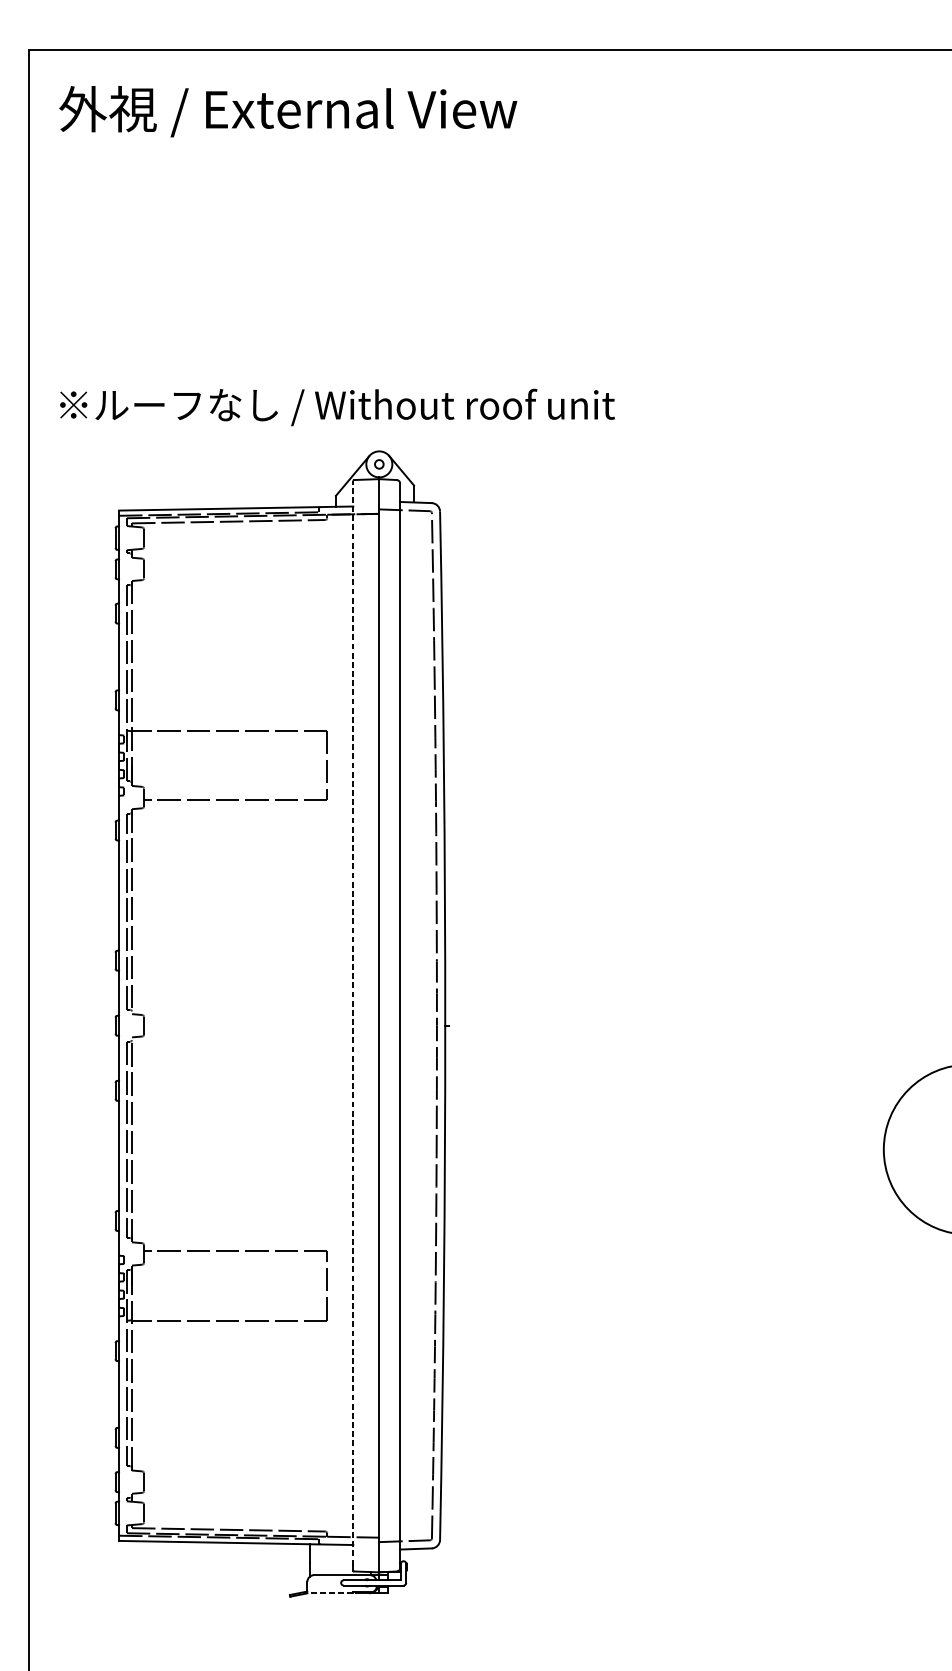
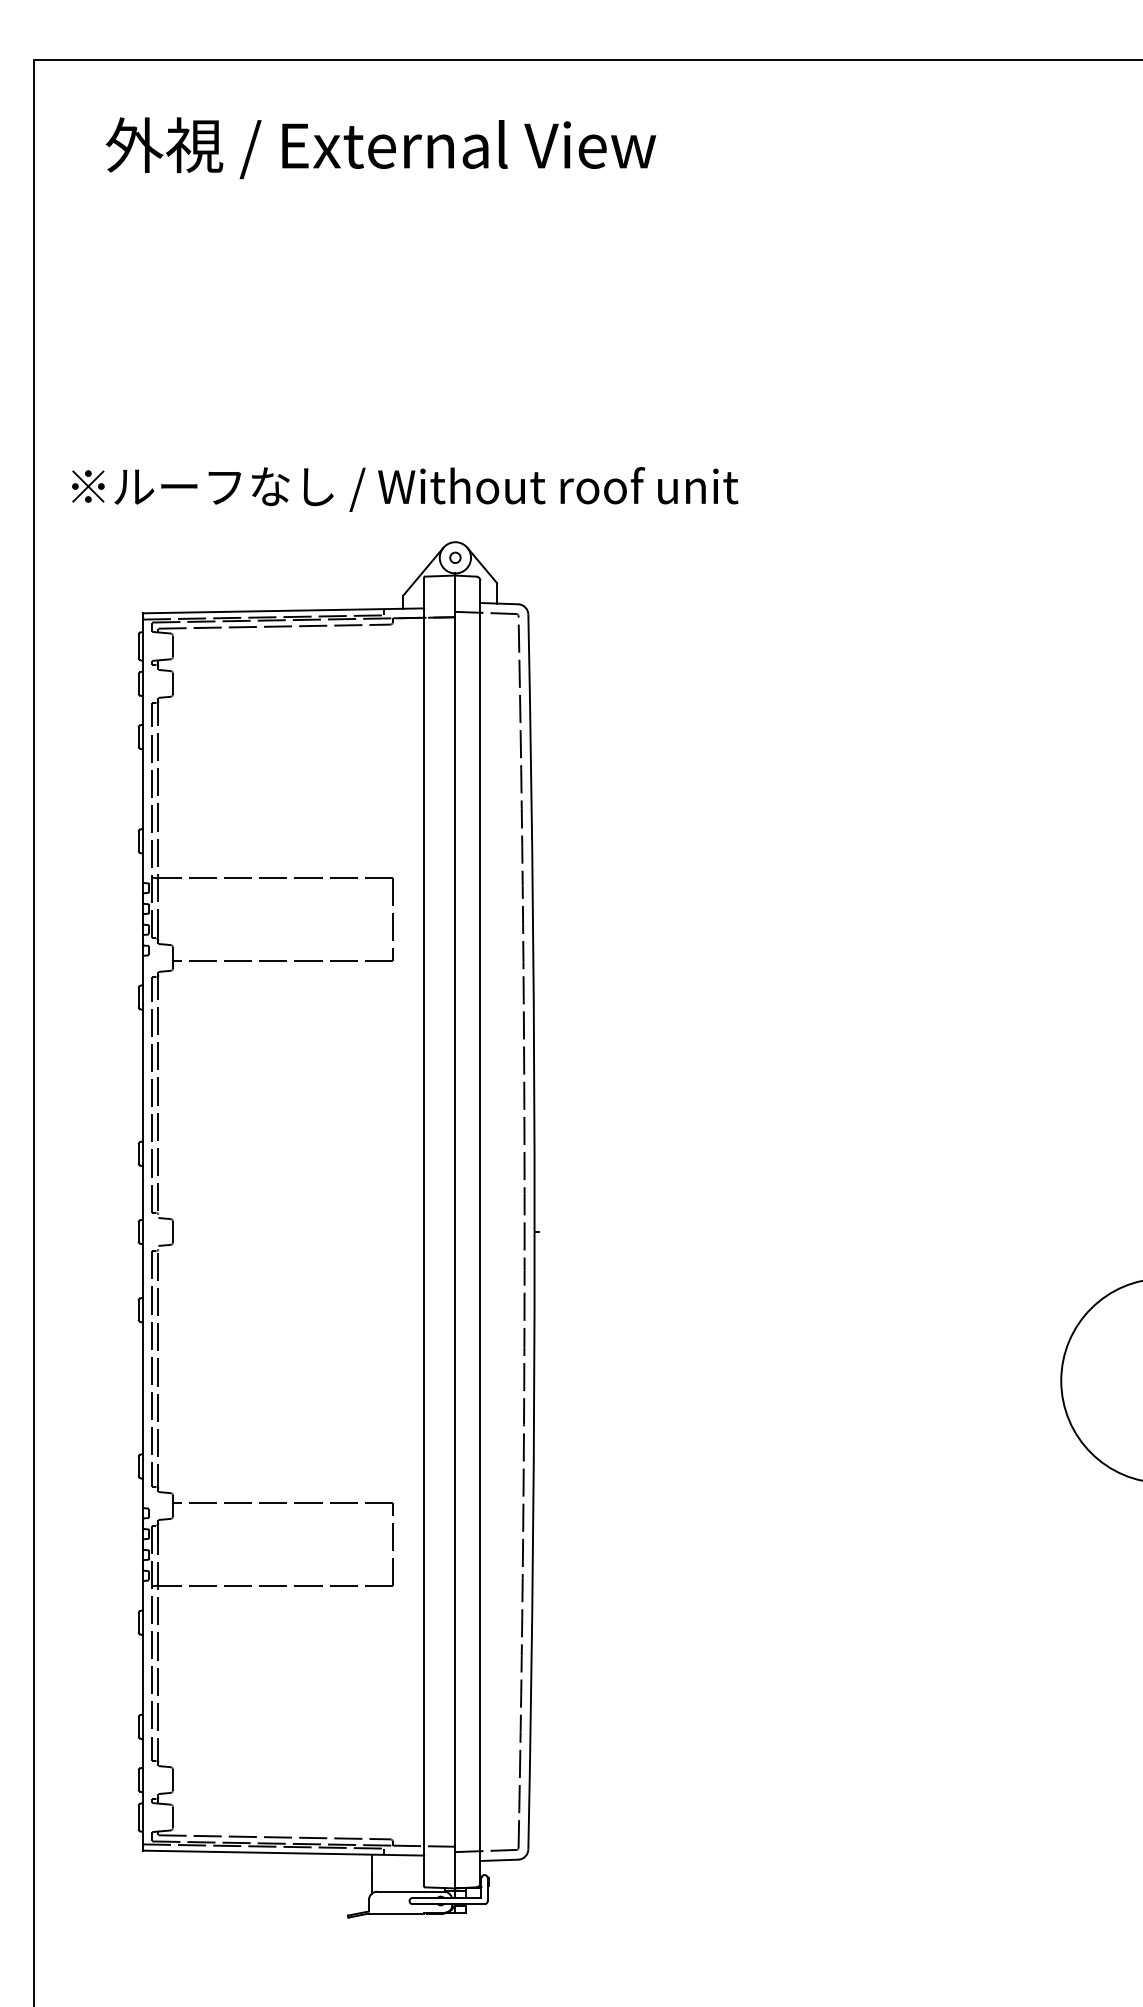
text: (287, 111) -> (380, 148), moved
line: (353, 1022) -> (424, 1228), dashed -> solid
line: (330, 1593) -> (396, 1913), dashed -> solid

